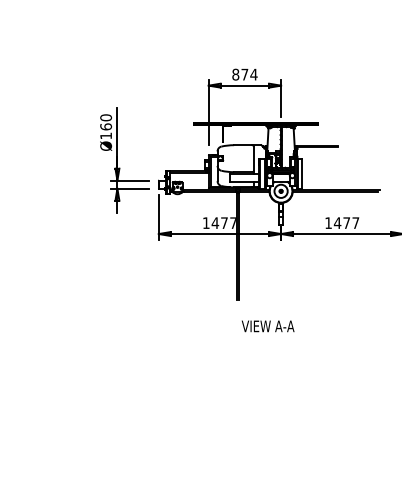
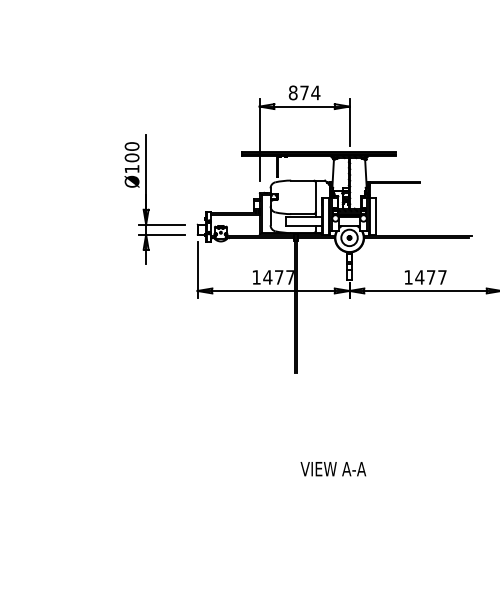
text: (105, 126) -> (131, 157), Ø160 -> Ø100
text: (268, 326) -> (333, 469), moved

